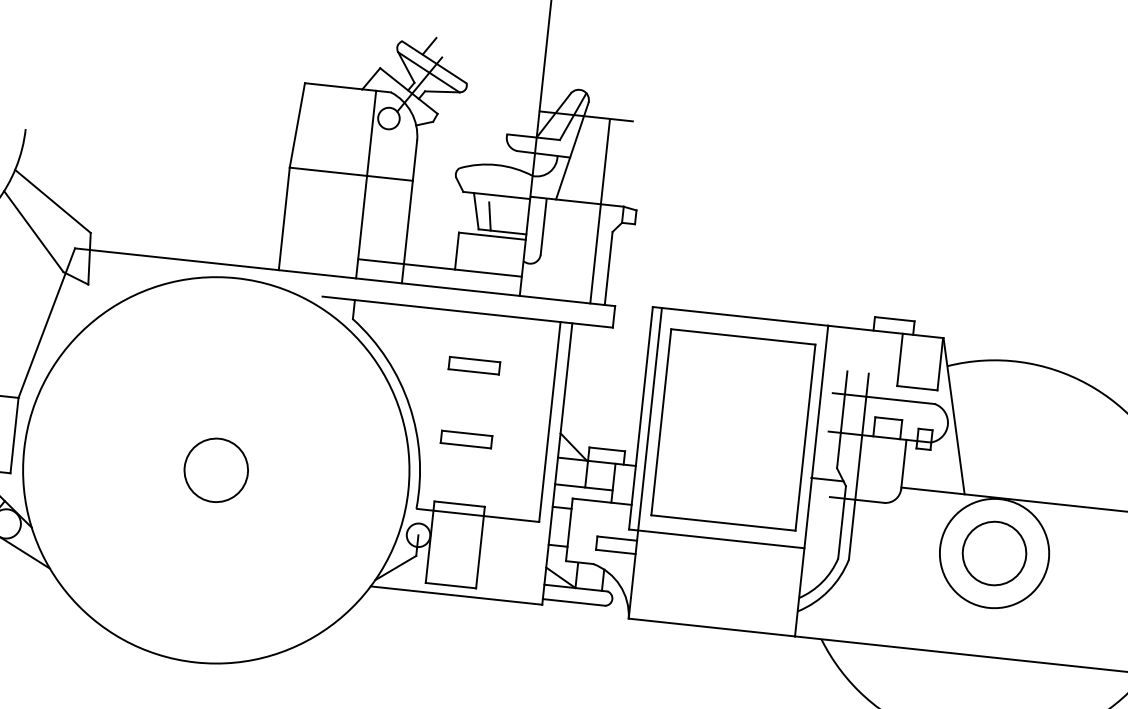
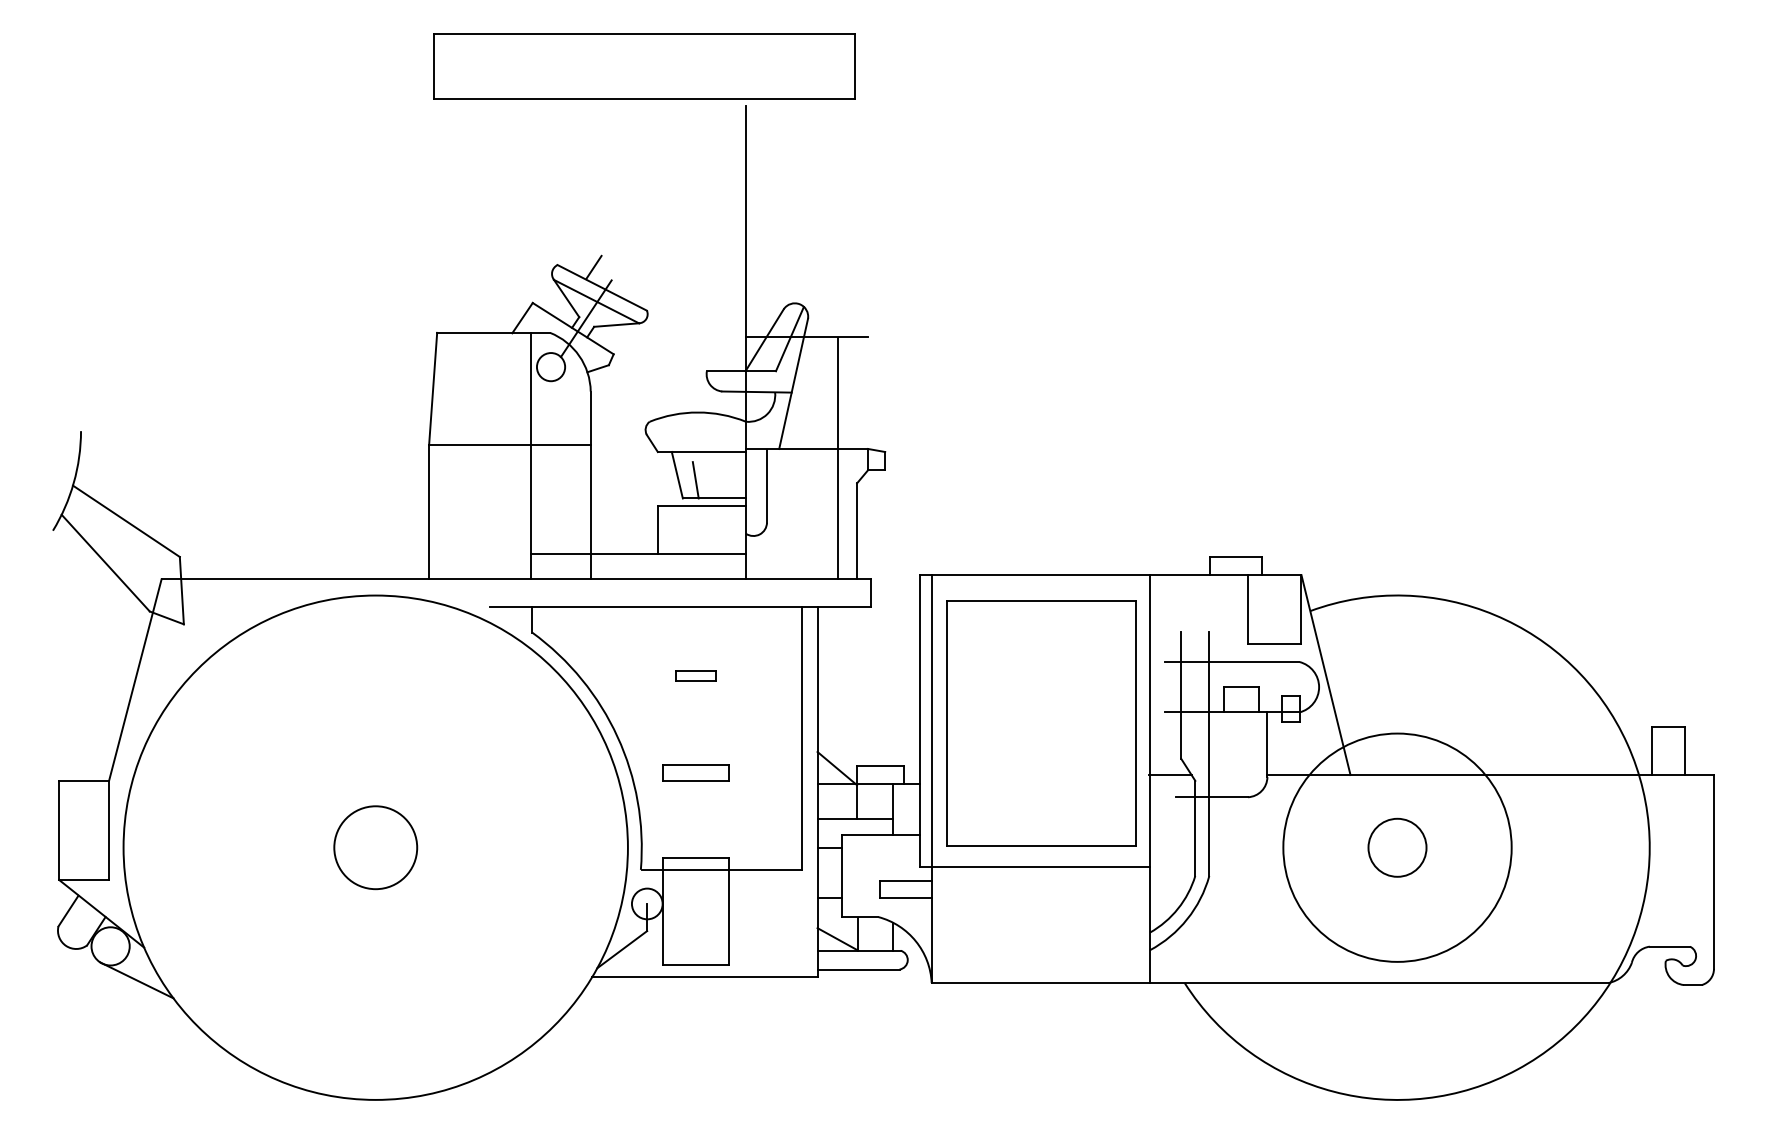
part: (473, 365) -> (695, 675), size x0.6
circle: (994, 553) -> (1397, 847), size x0.7
circle: (994, 553) -> (1397, 847), size x1.6

